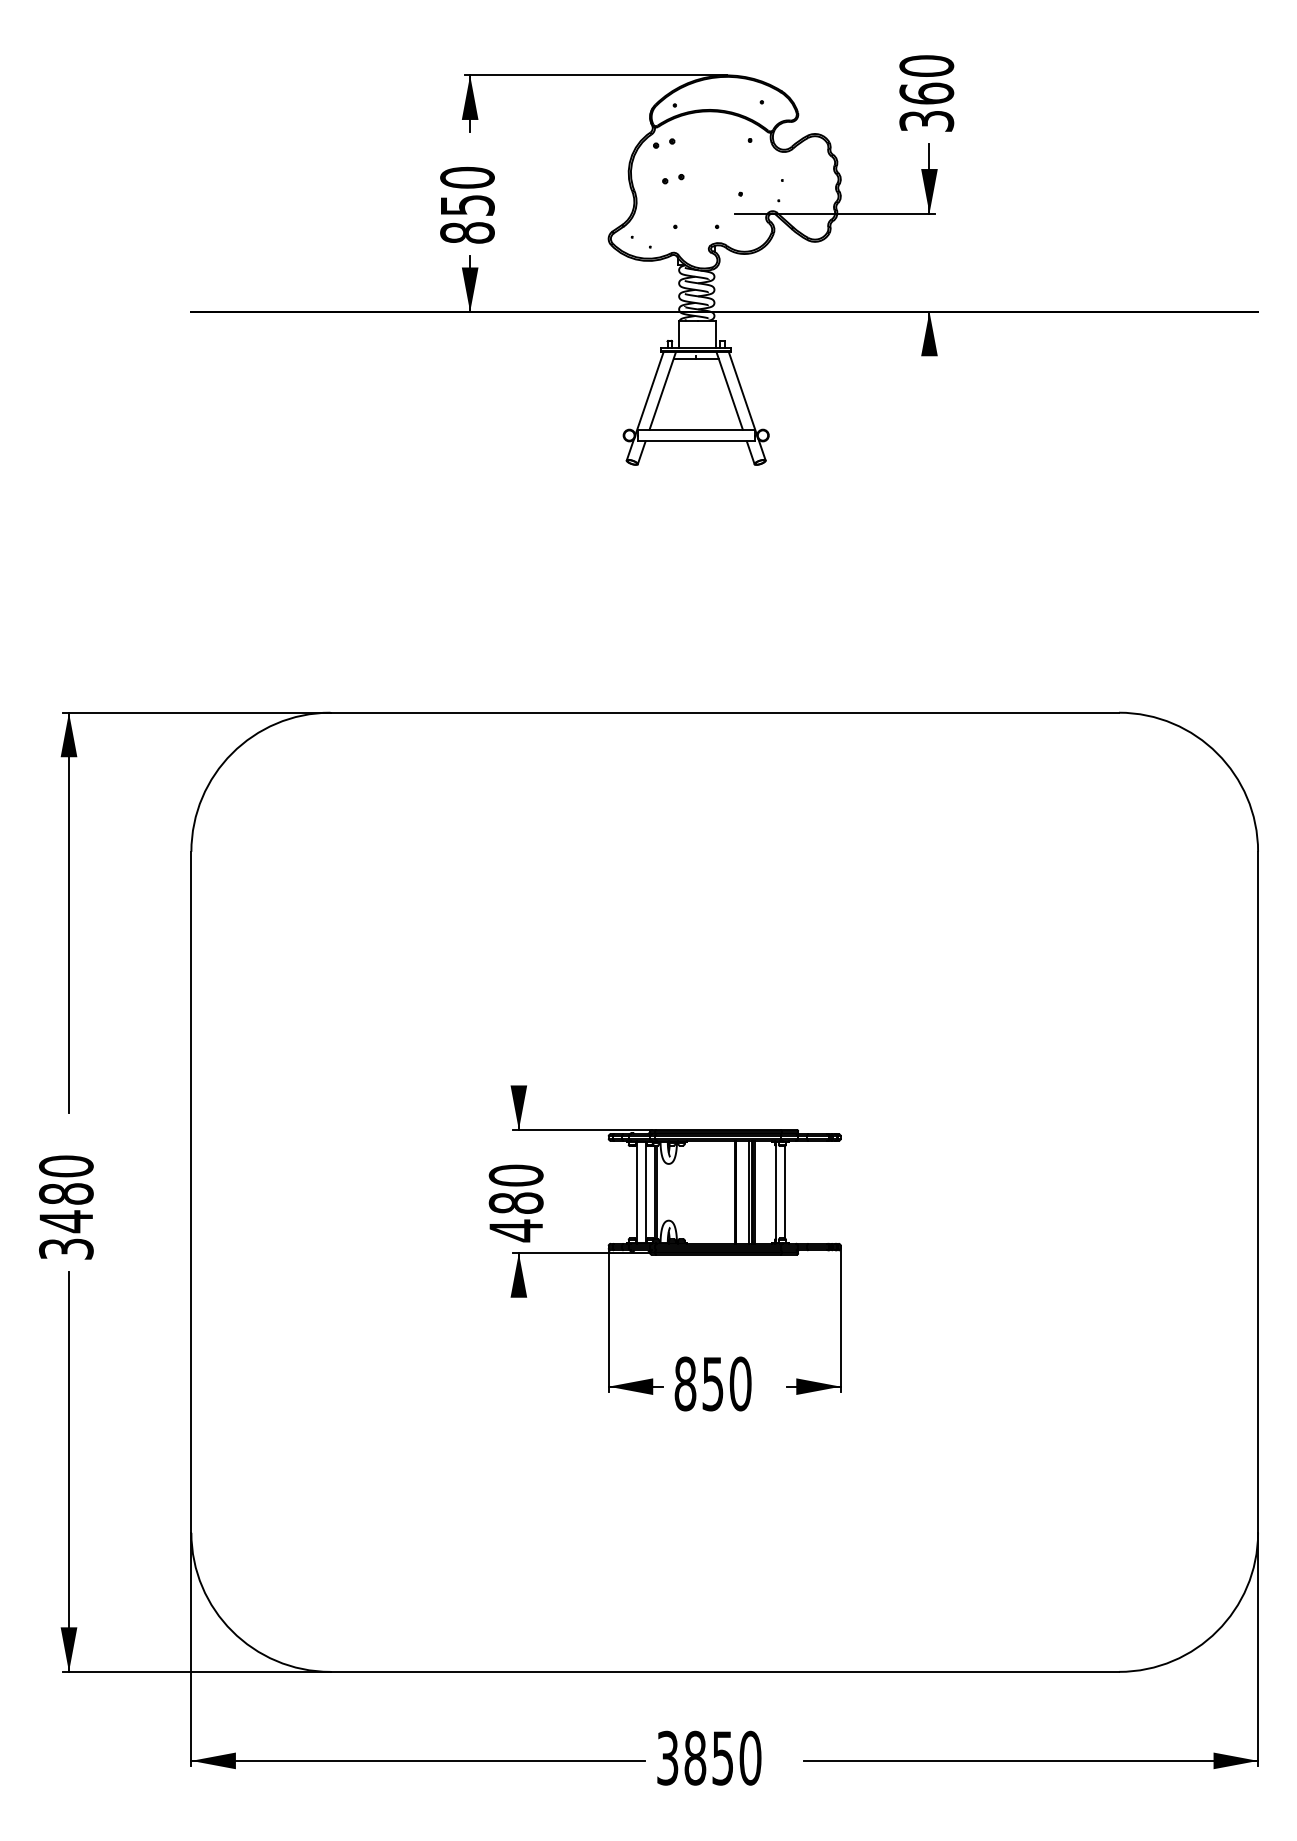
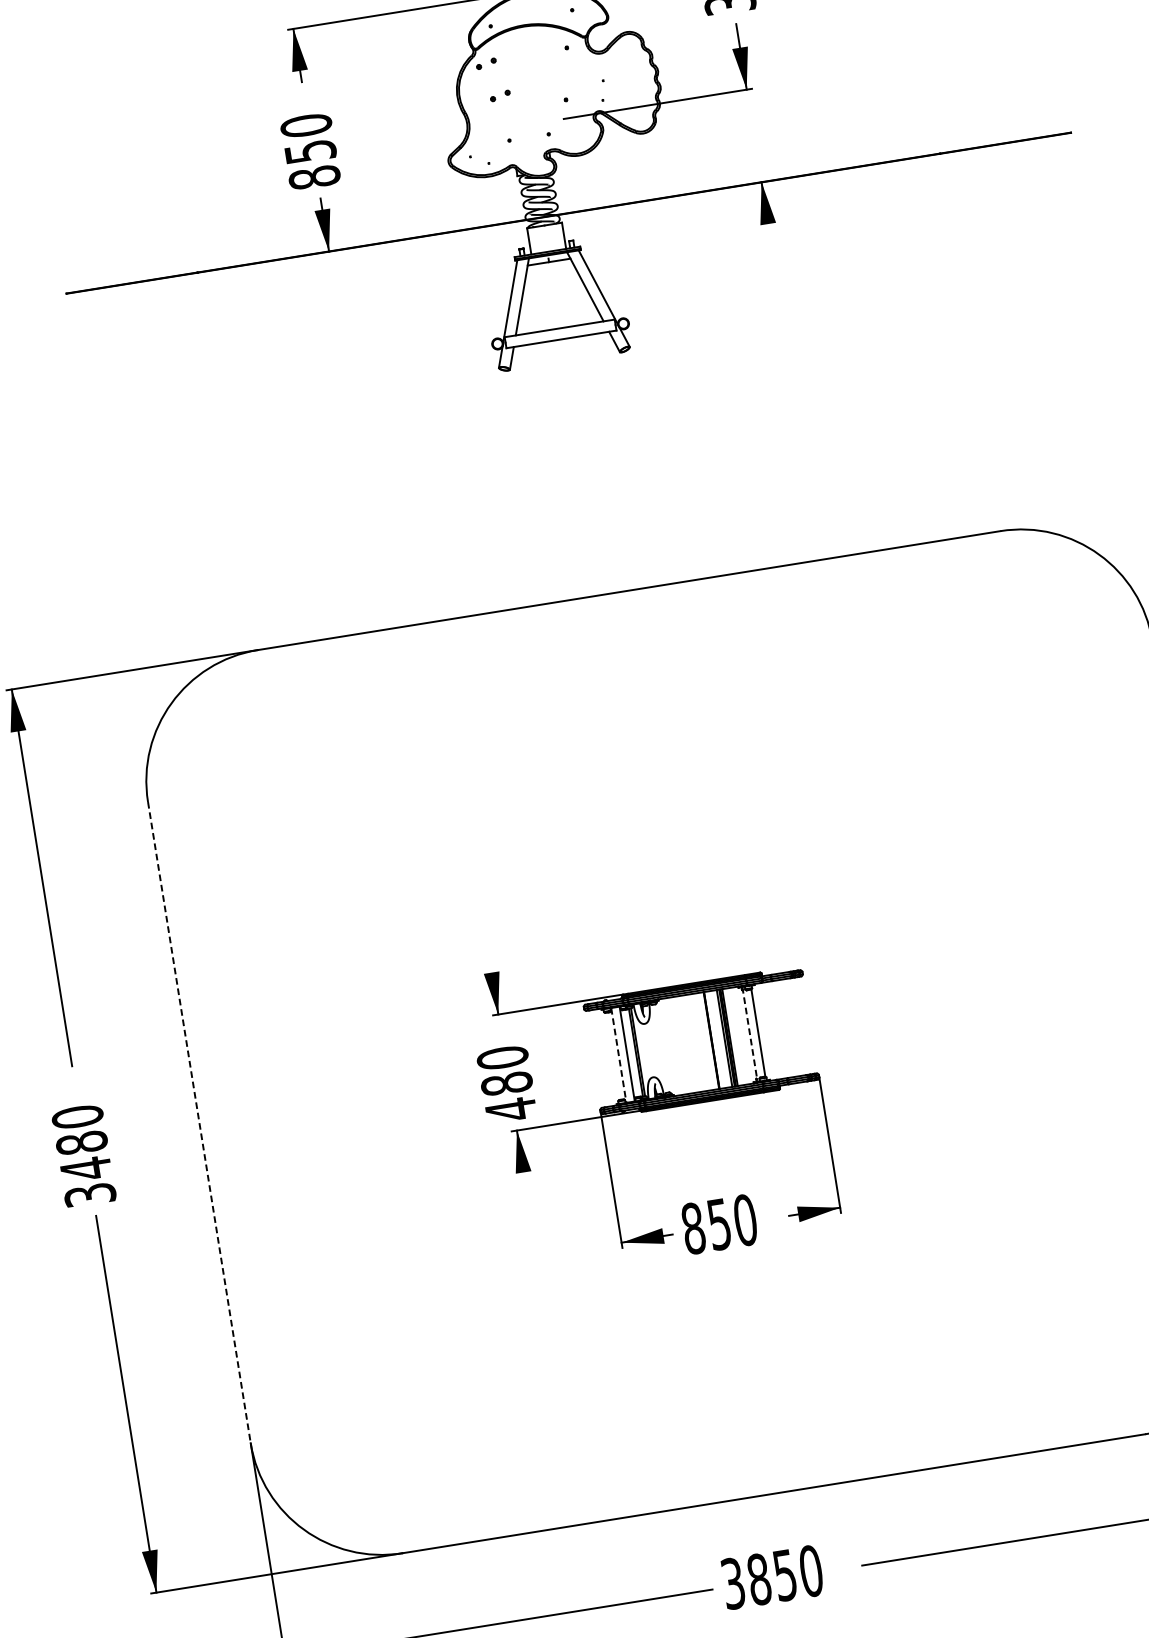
line: (191, 1192) -> (199, 1122), solid -> dashed
line: (636, 1192) -> (618, 1055), solid -> dashed
line: (776, 1192) -> (750, 1034), solid -> dashed

